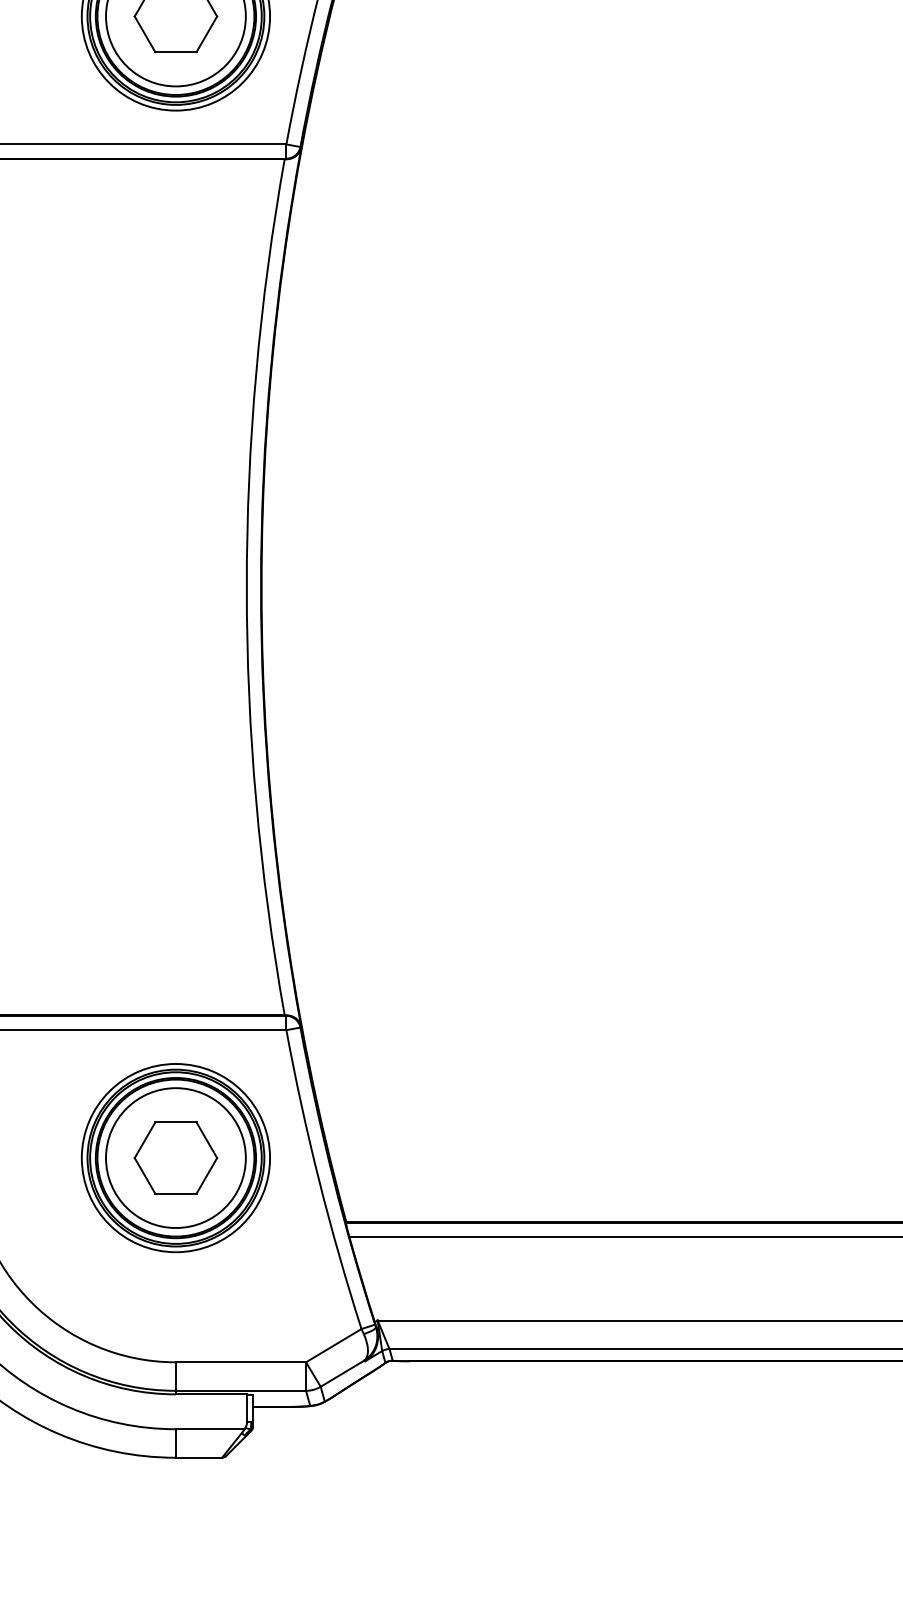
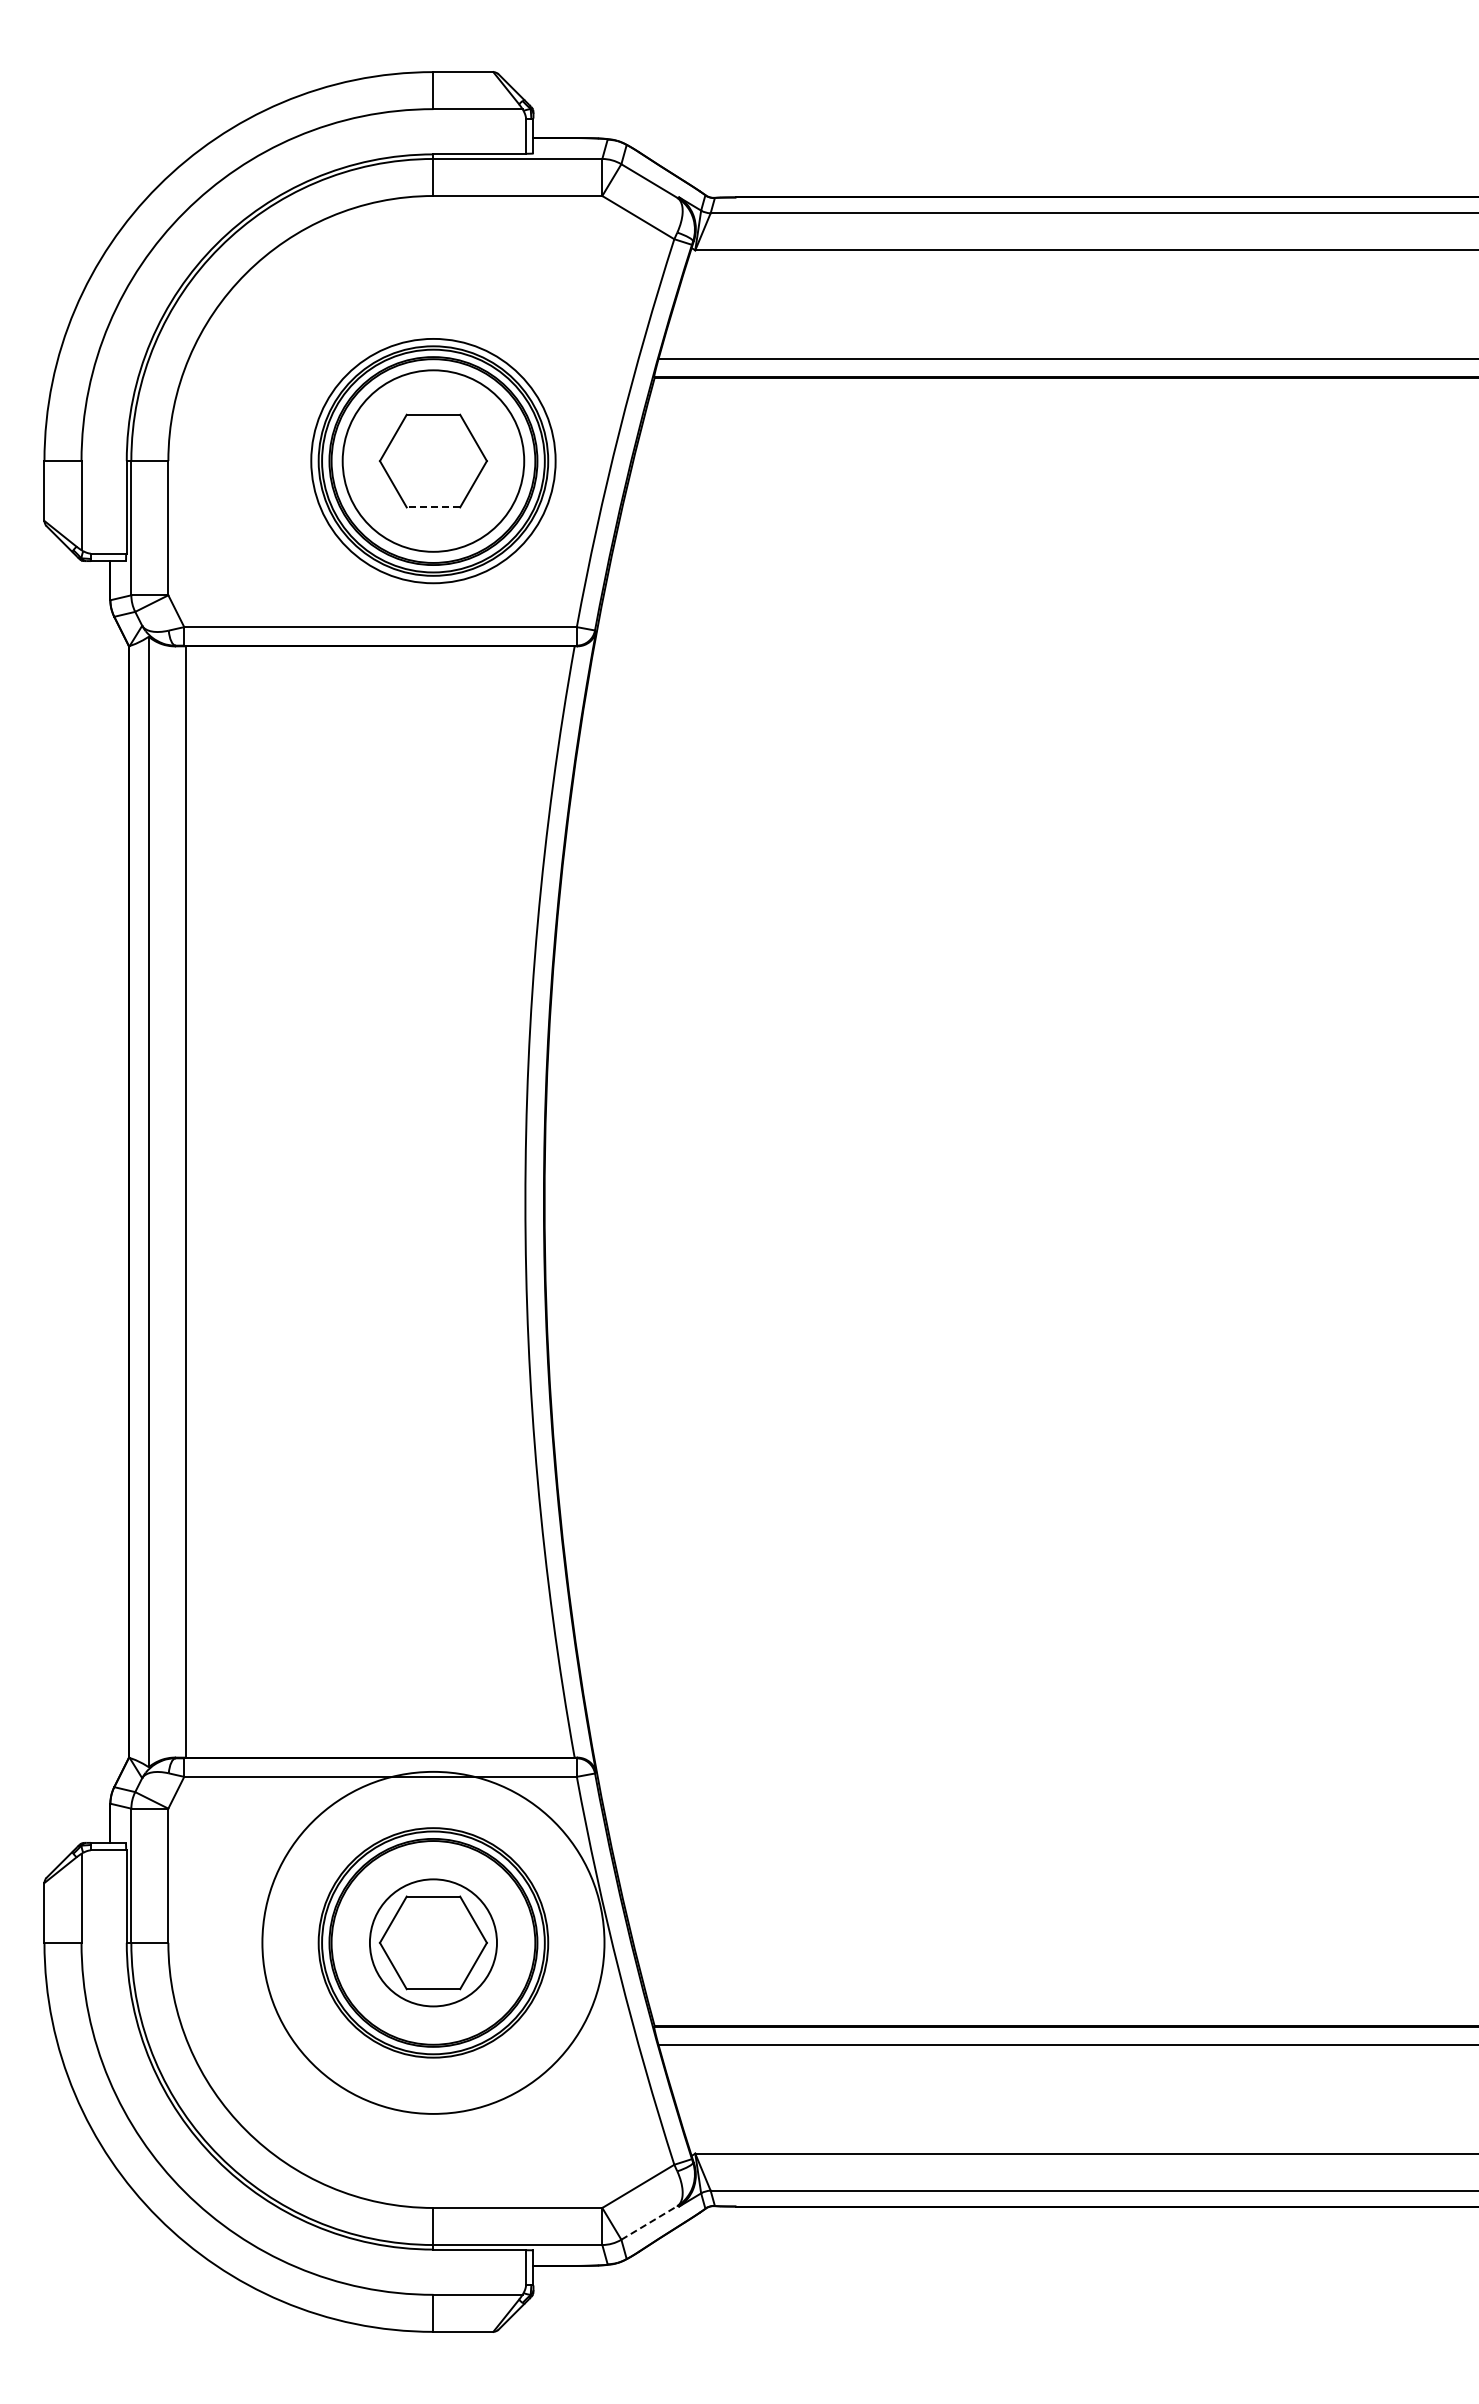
line: (175, 52) -> (433, 507), solid -> dashed
circle: (175, 1157) -> (433, 1942), size x0.7
circle: (175, 1157) -> (433, 1942), size x1.4
line: (342, 1373) -> (649, 2222), solid -> dashed

